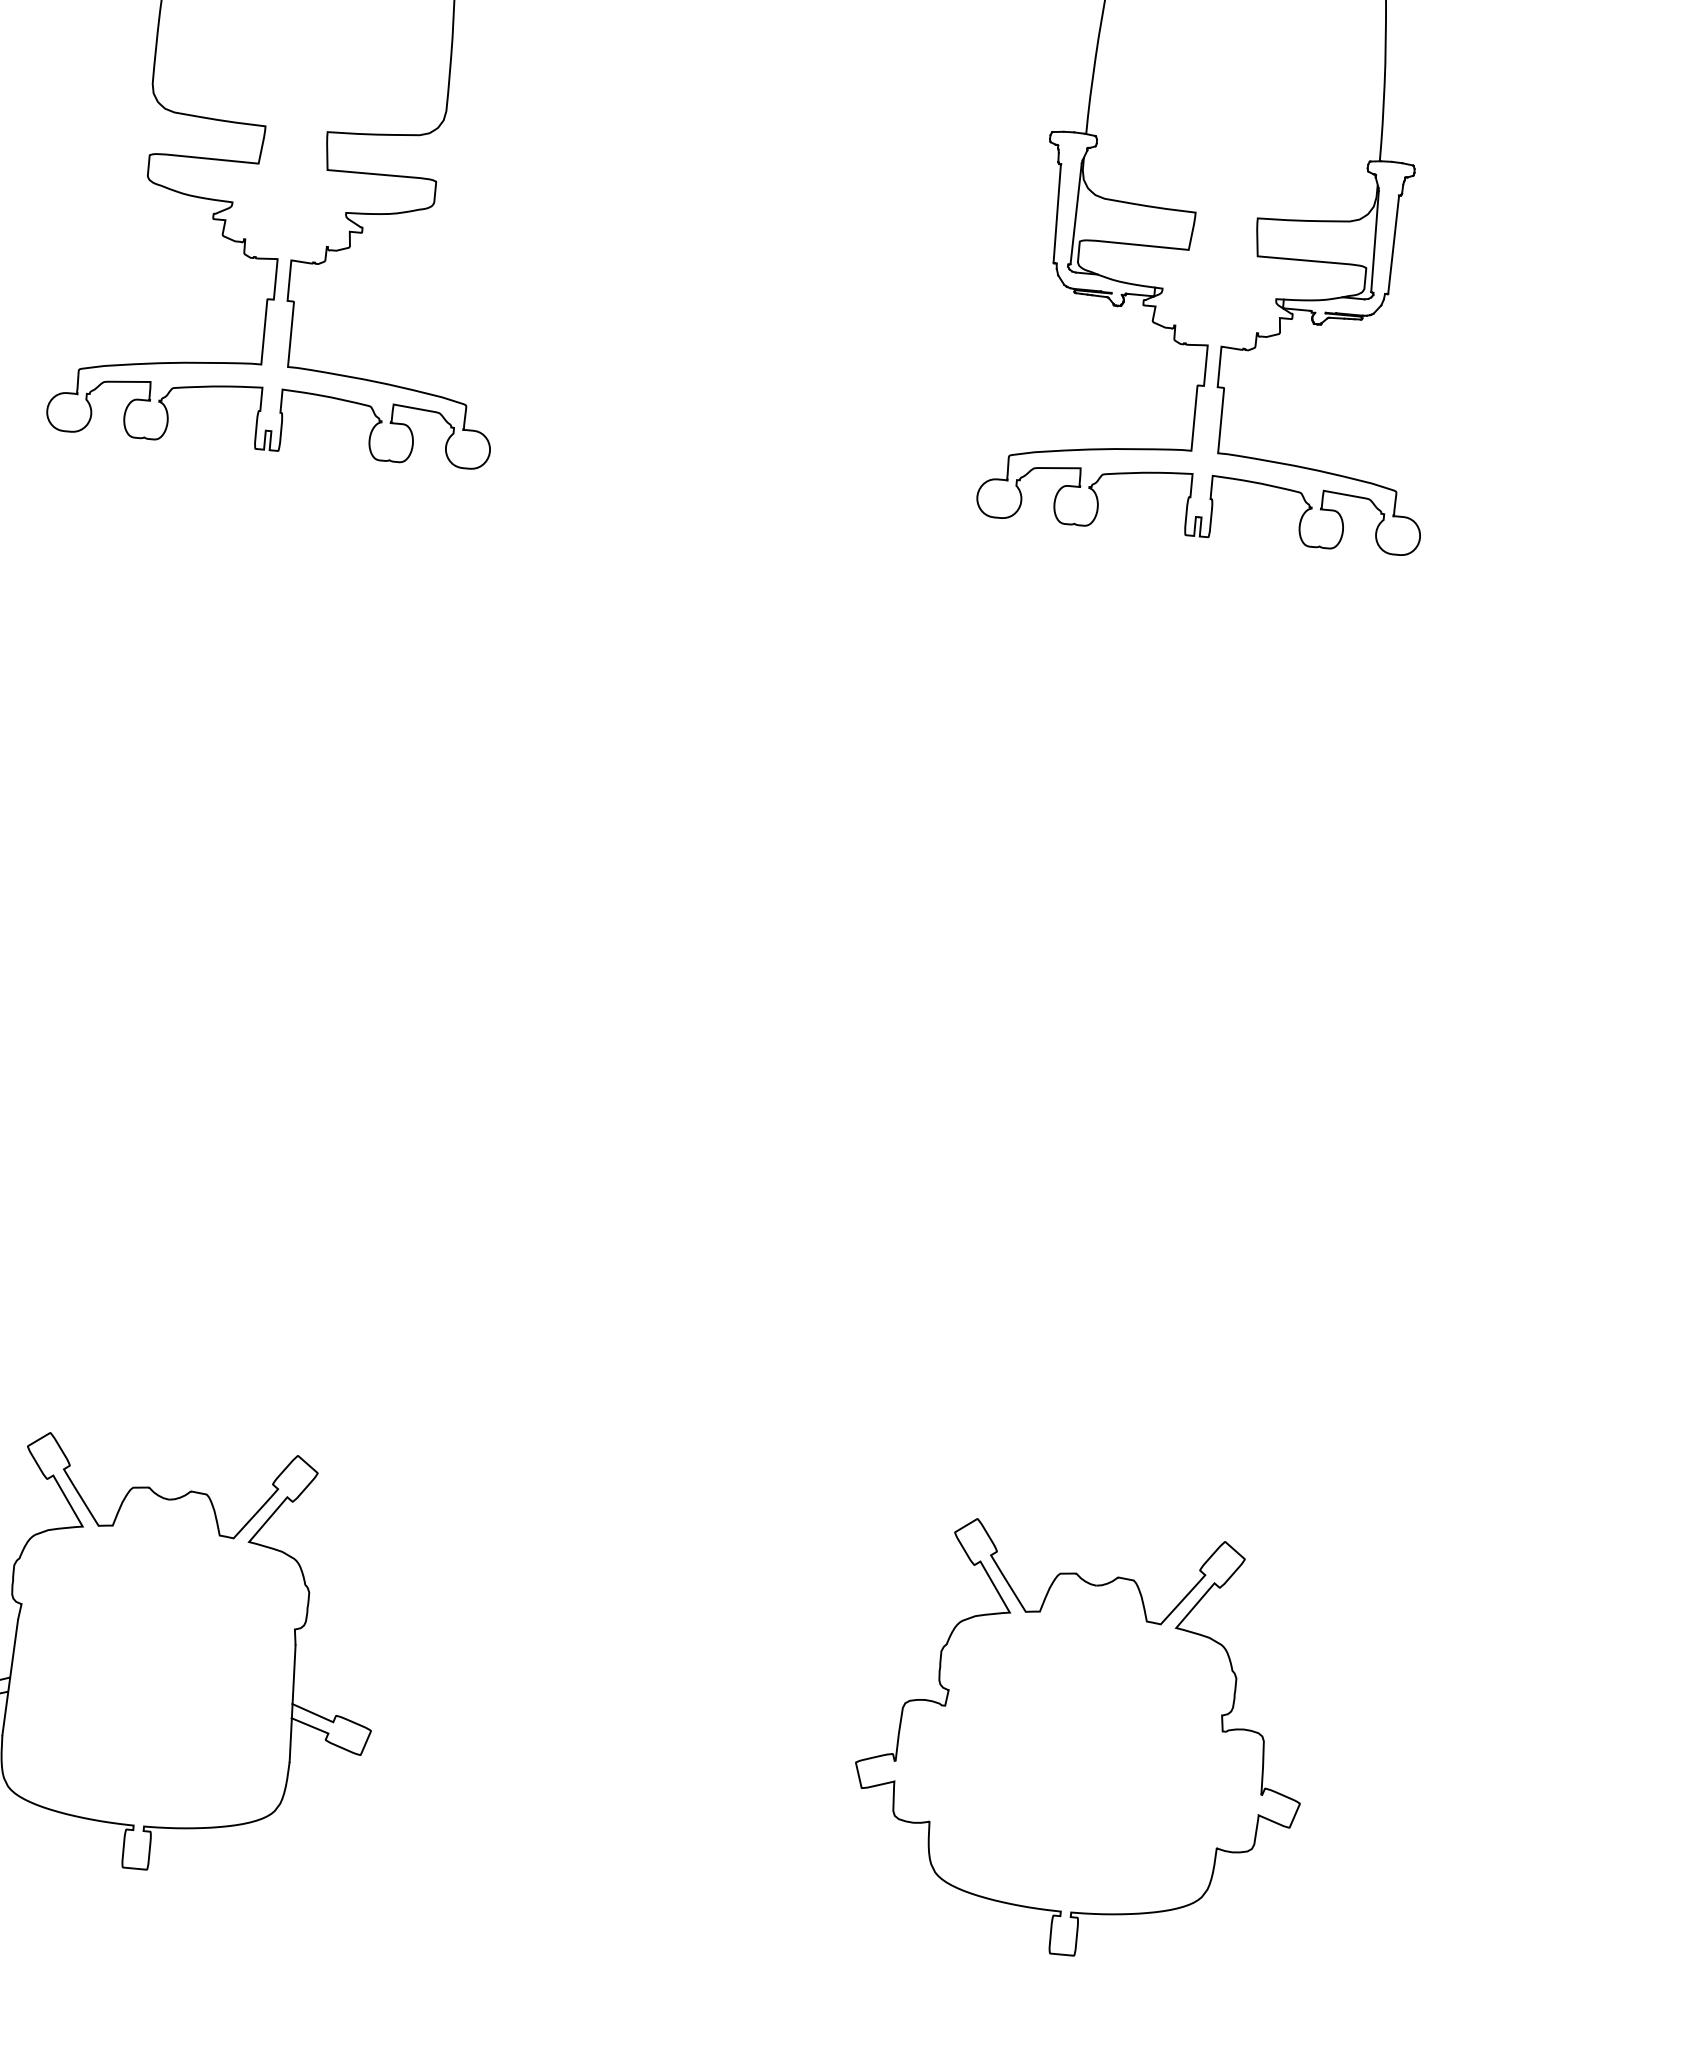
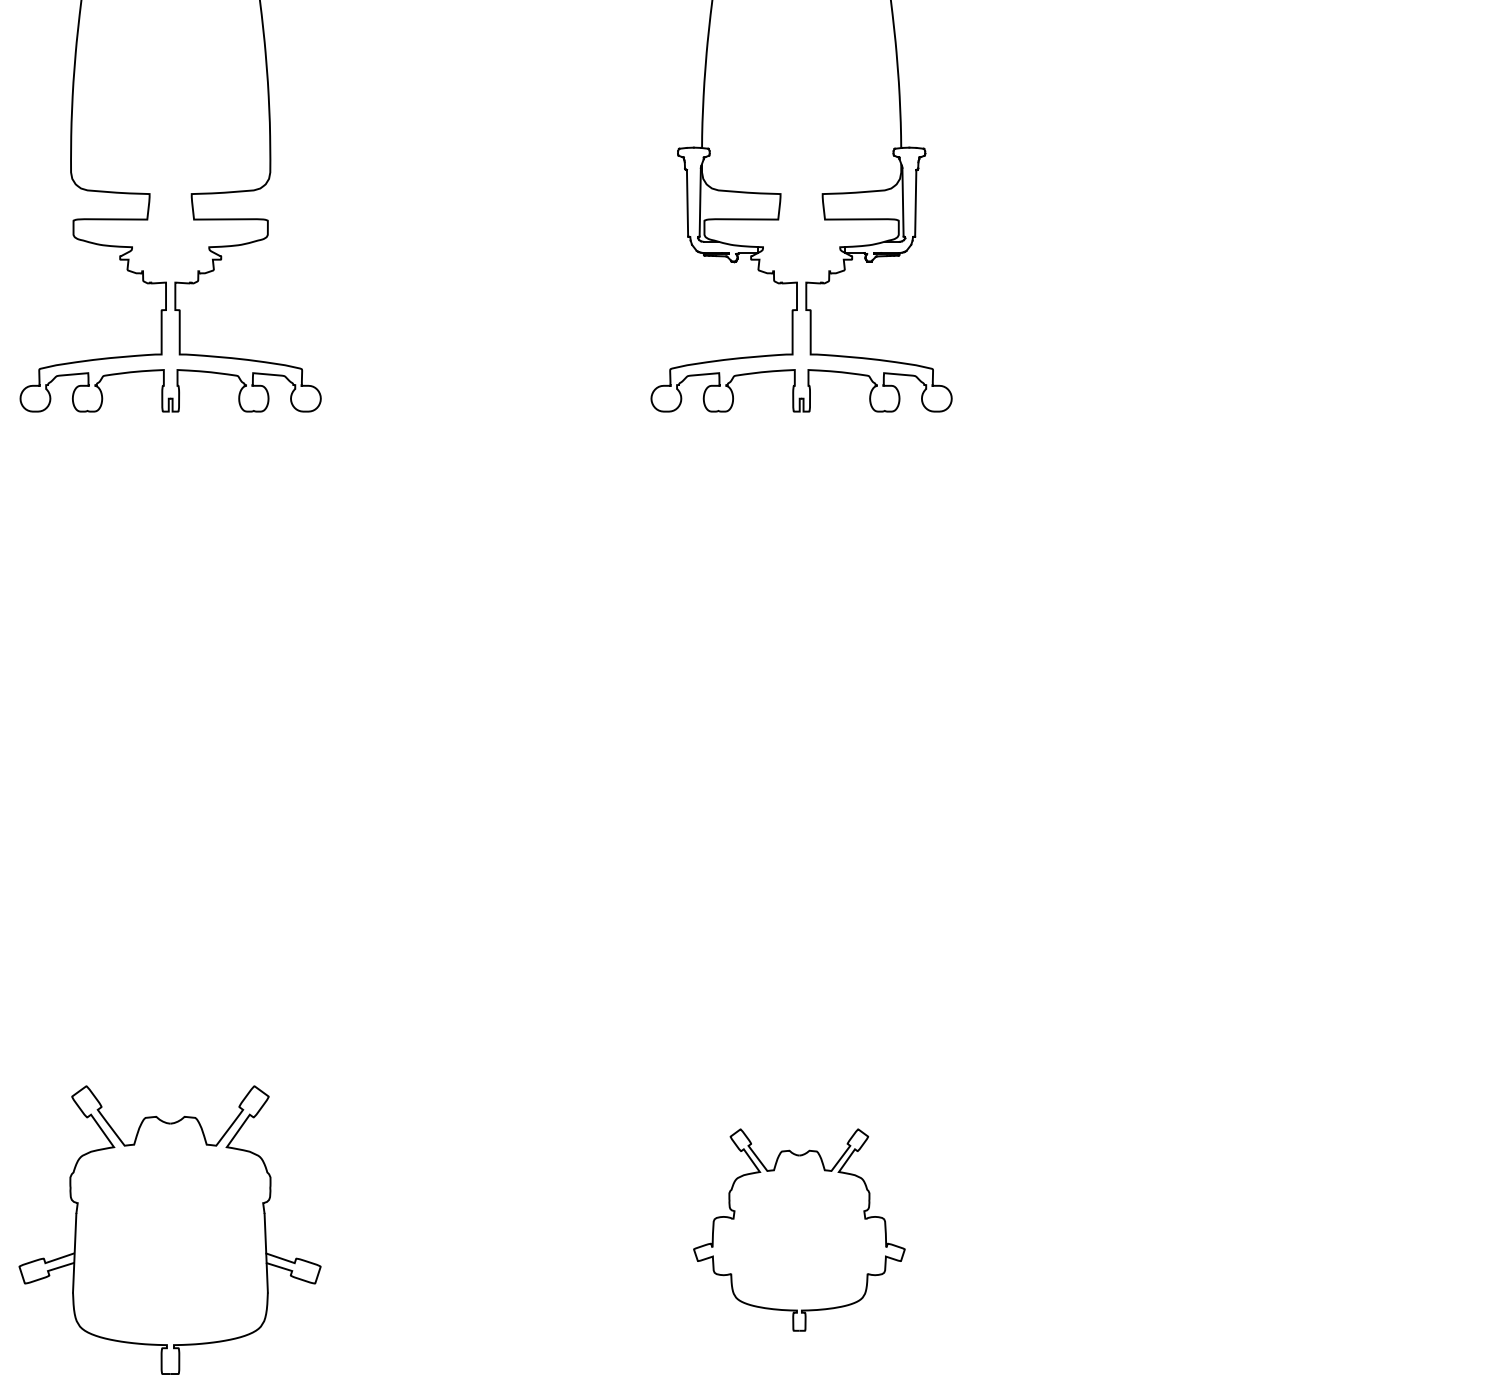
part: (1081, 1741) -> (799, 1229), size x0.7

